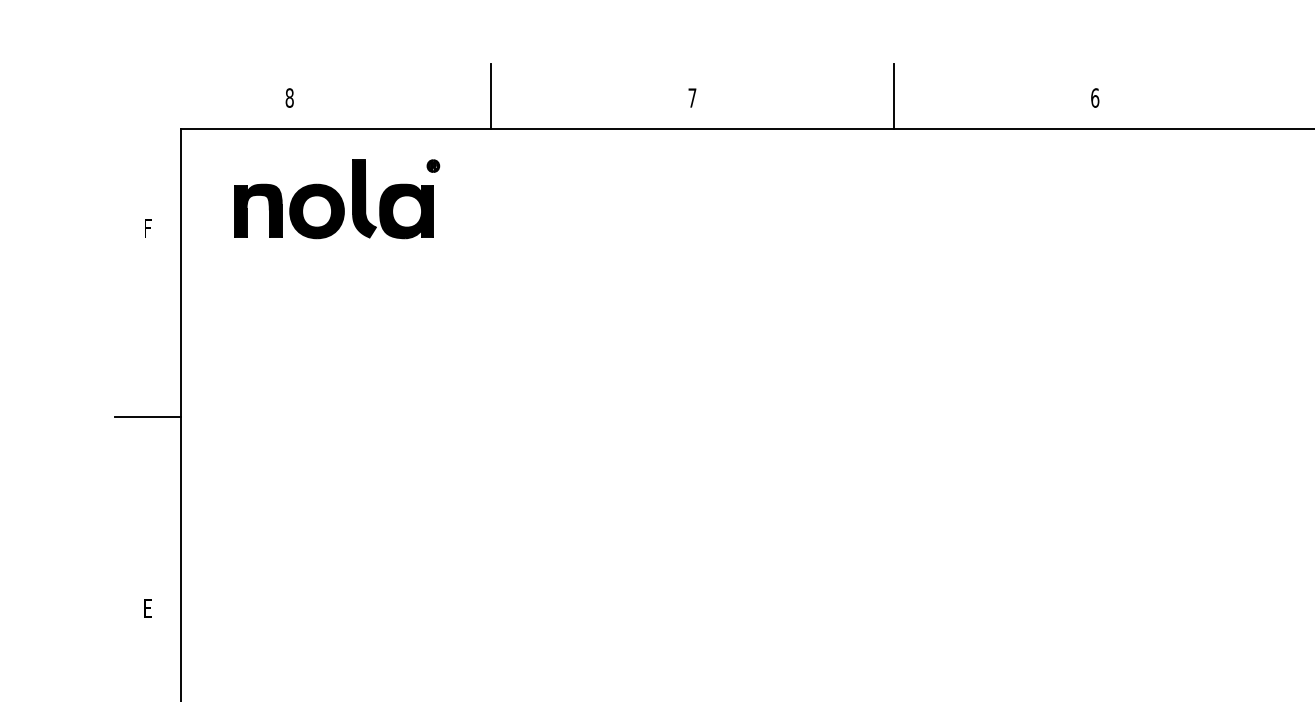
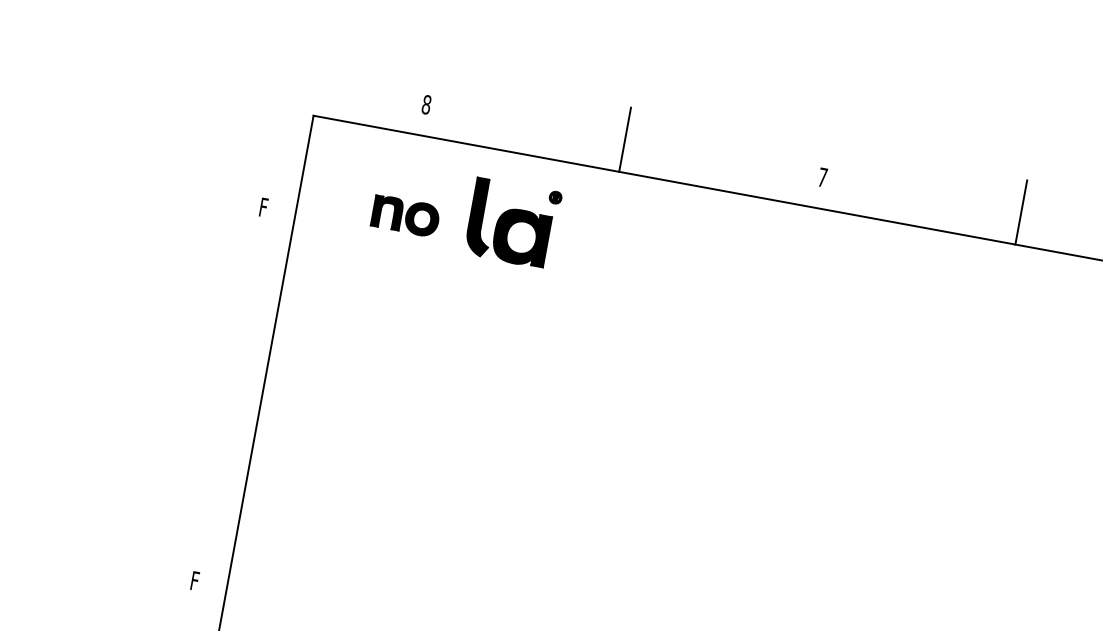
part: (289, 211) -> (405, 216), size x0.6
line: (147, 416) -> (229, 392), removed
text: (147, 608) -> (194, 581), E -> F

